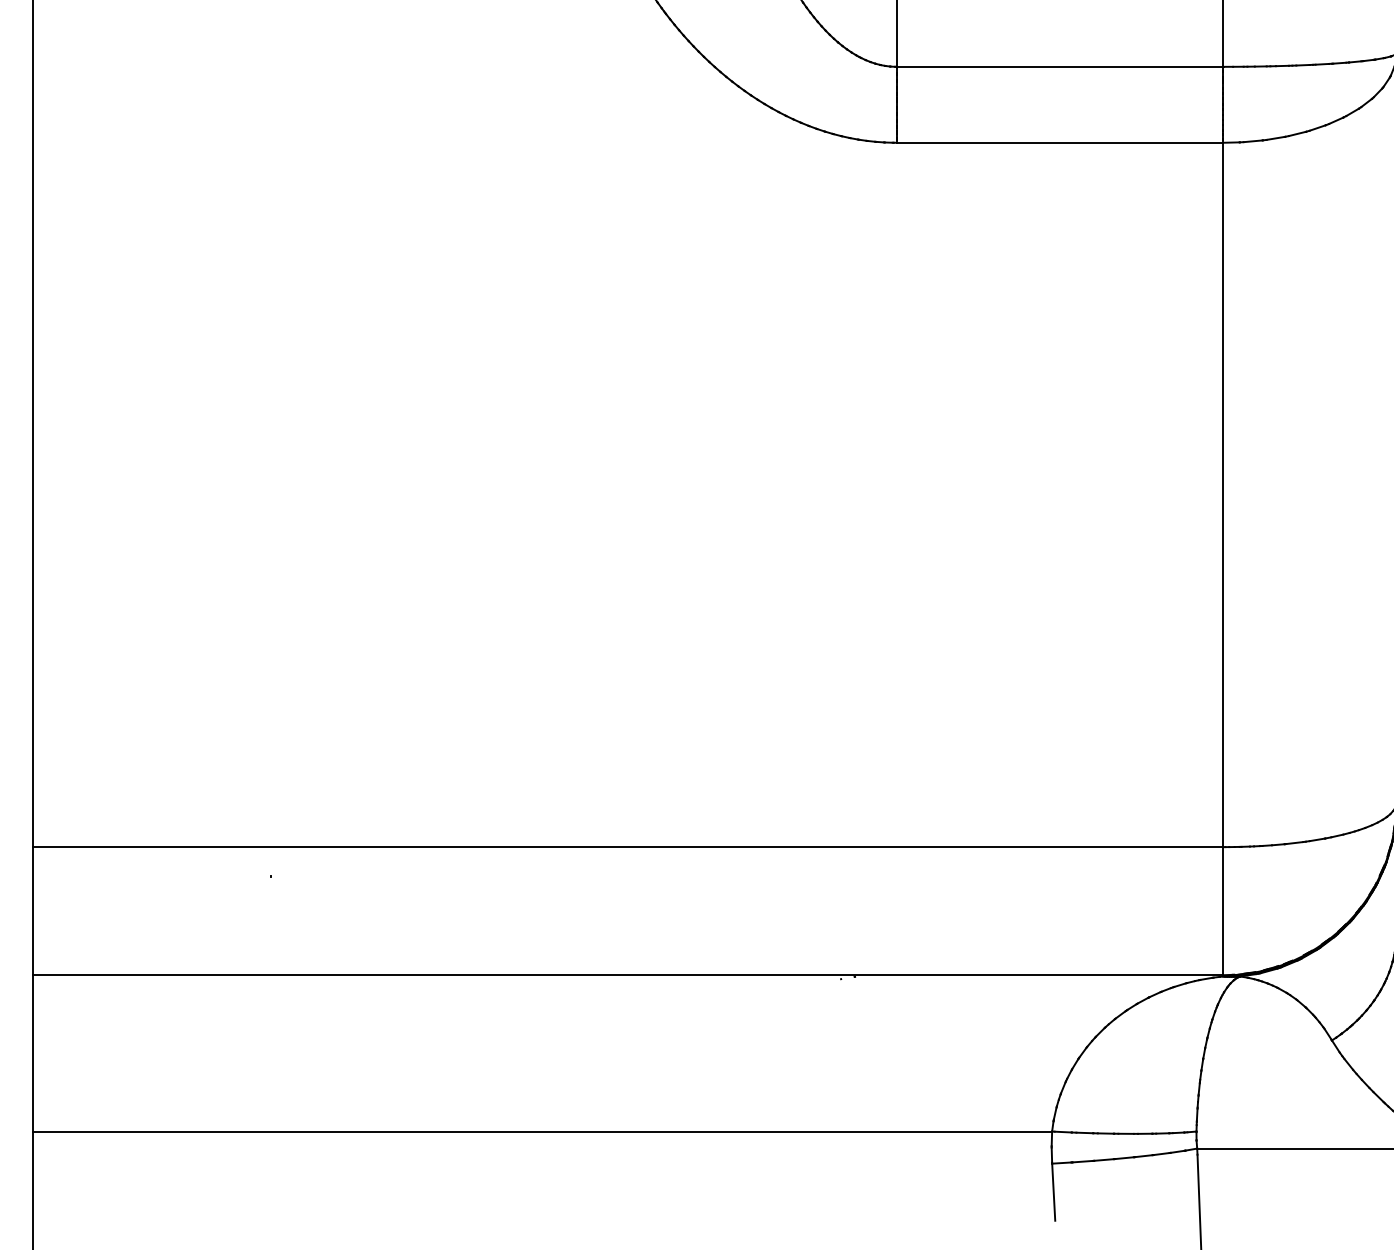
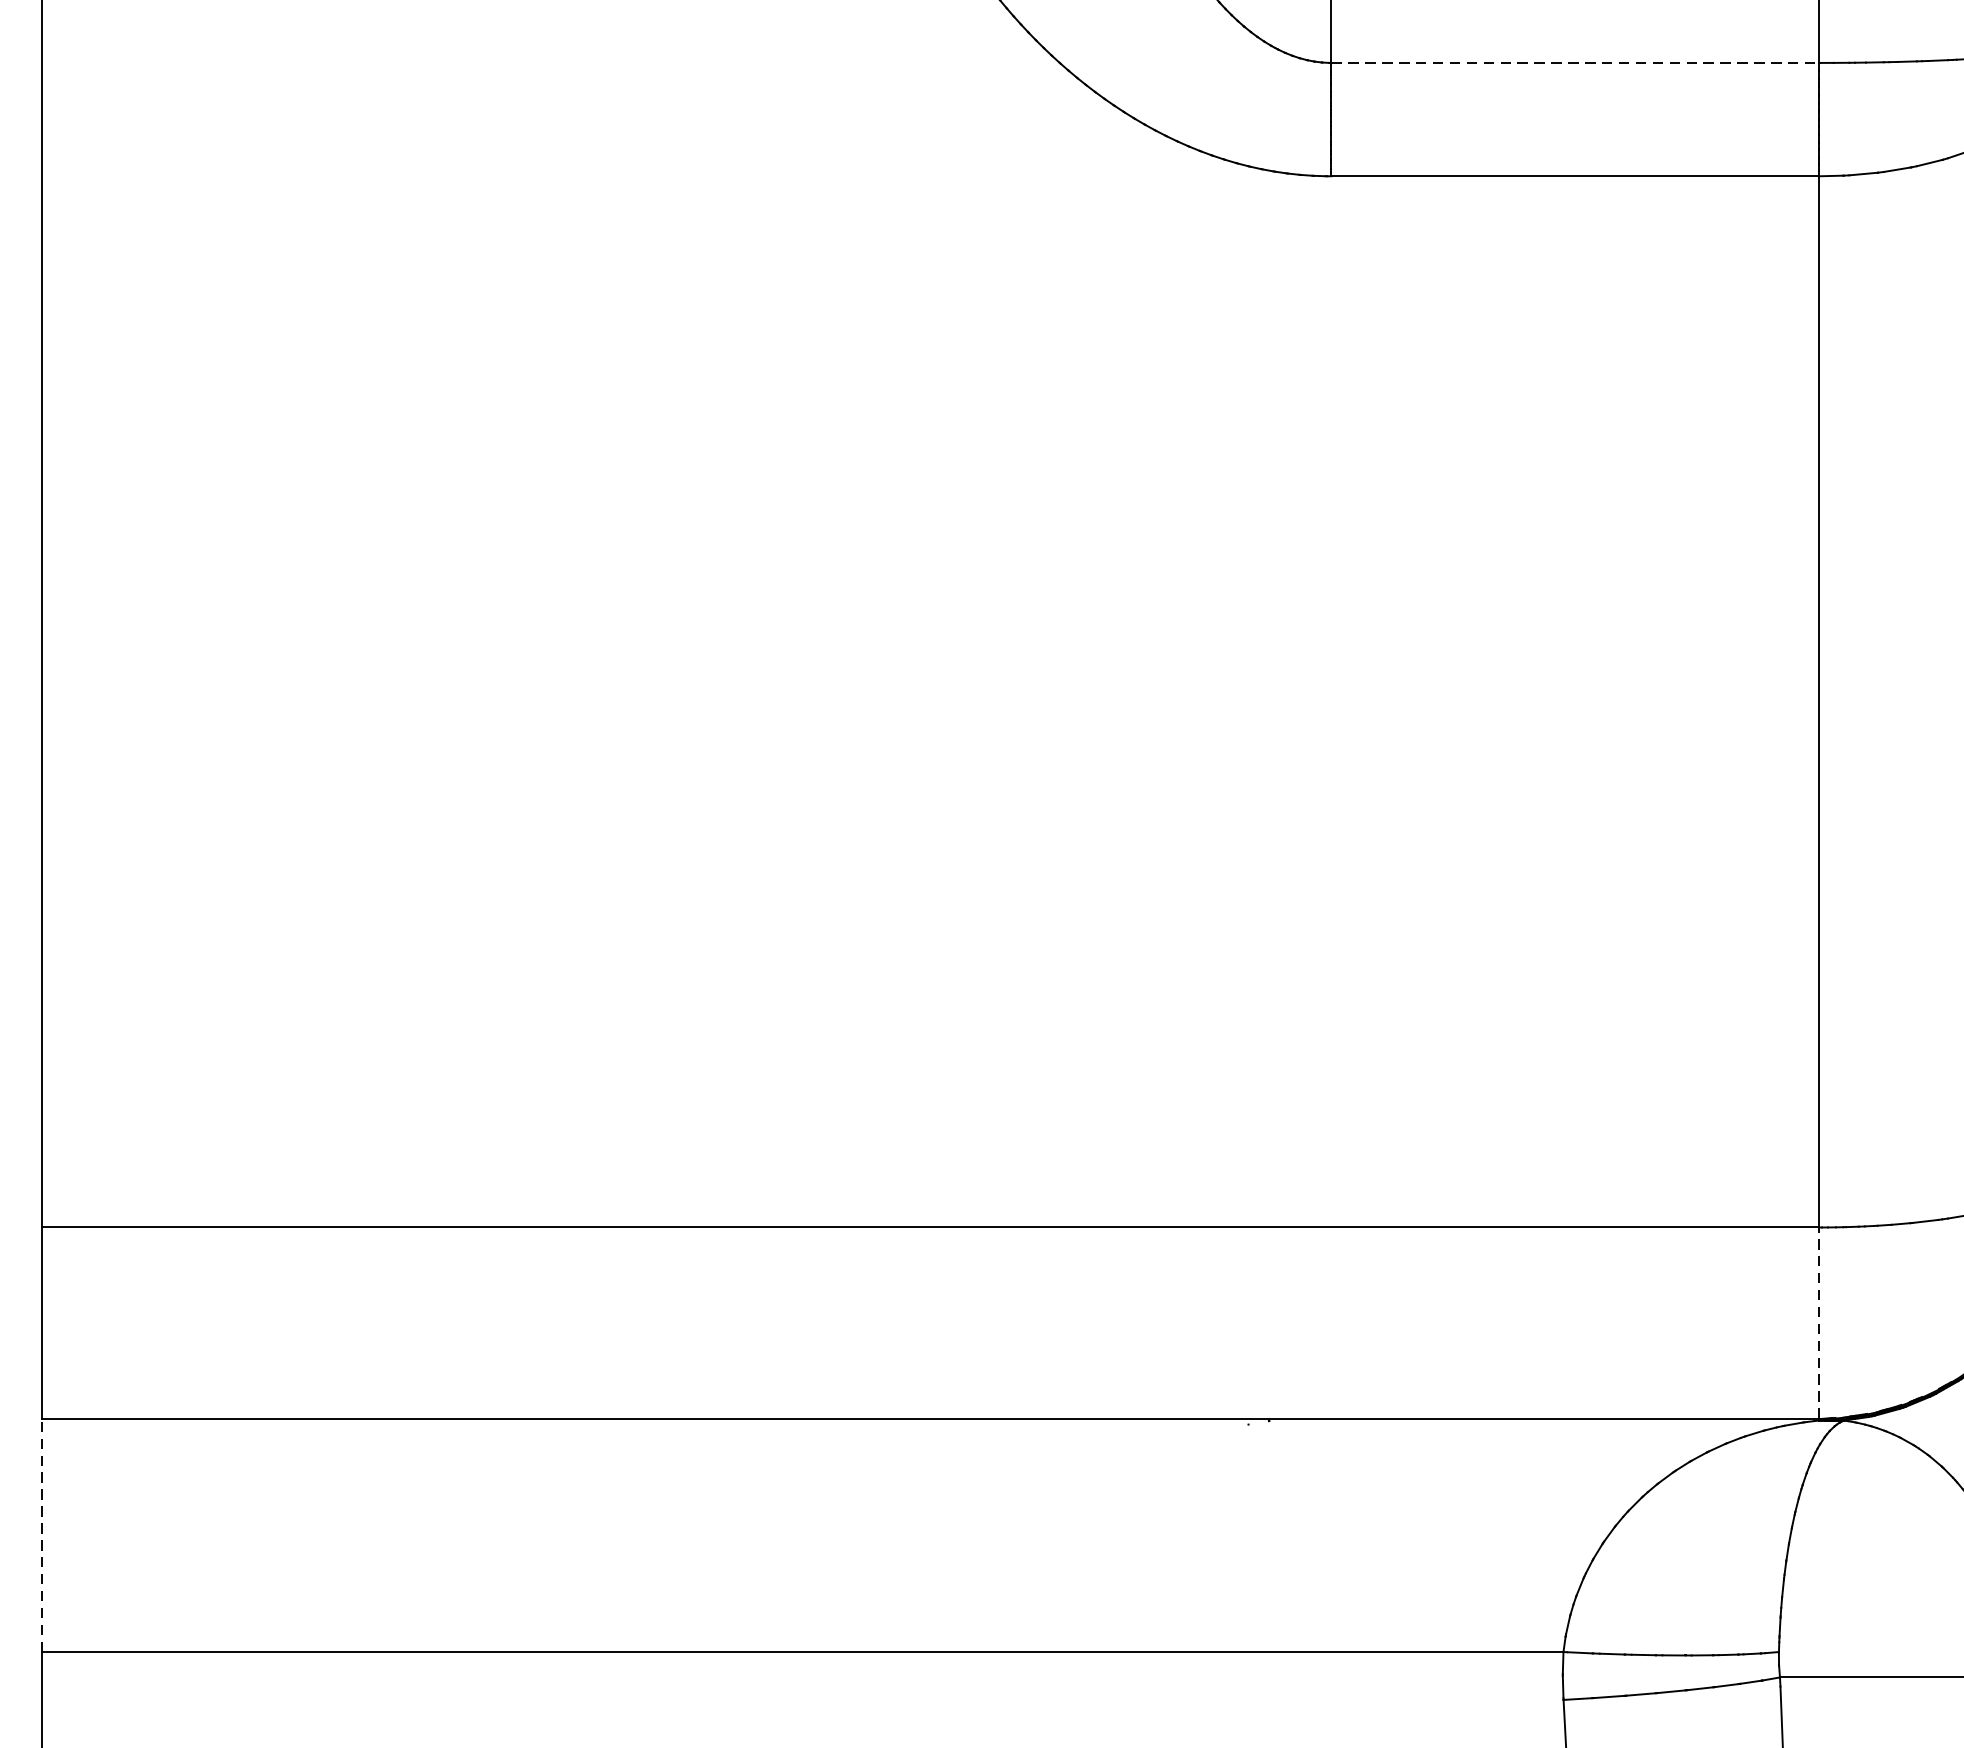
line: (1060, 66) -> (1575, 62), solid -> dashed
line: (1223, 910) -> (1819, 1322), solid -> dashed
line: (32, 1052) -> (41, 1534), solid -> dashed

